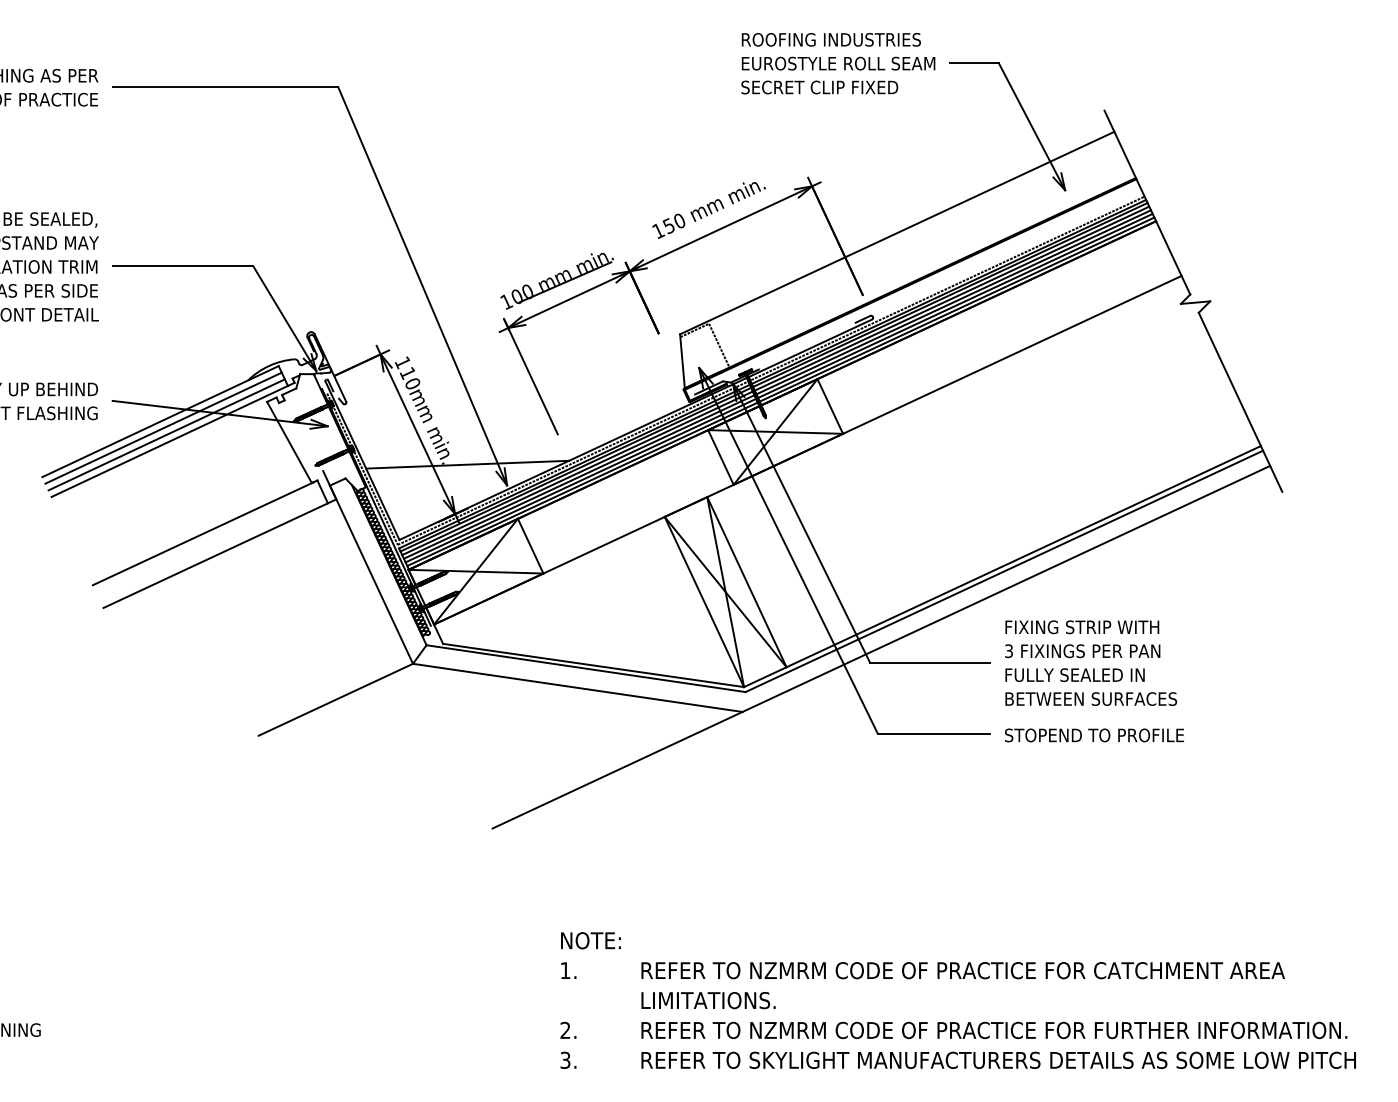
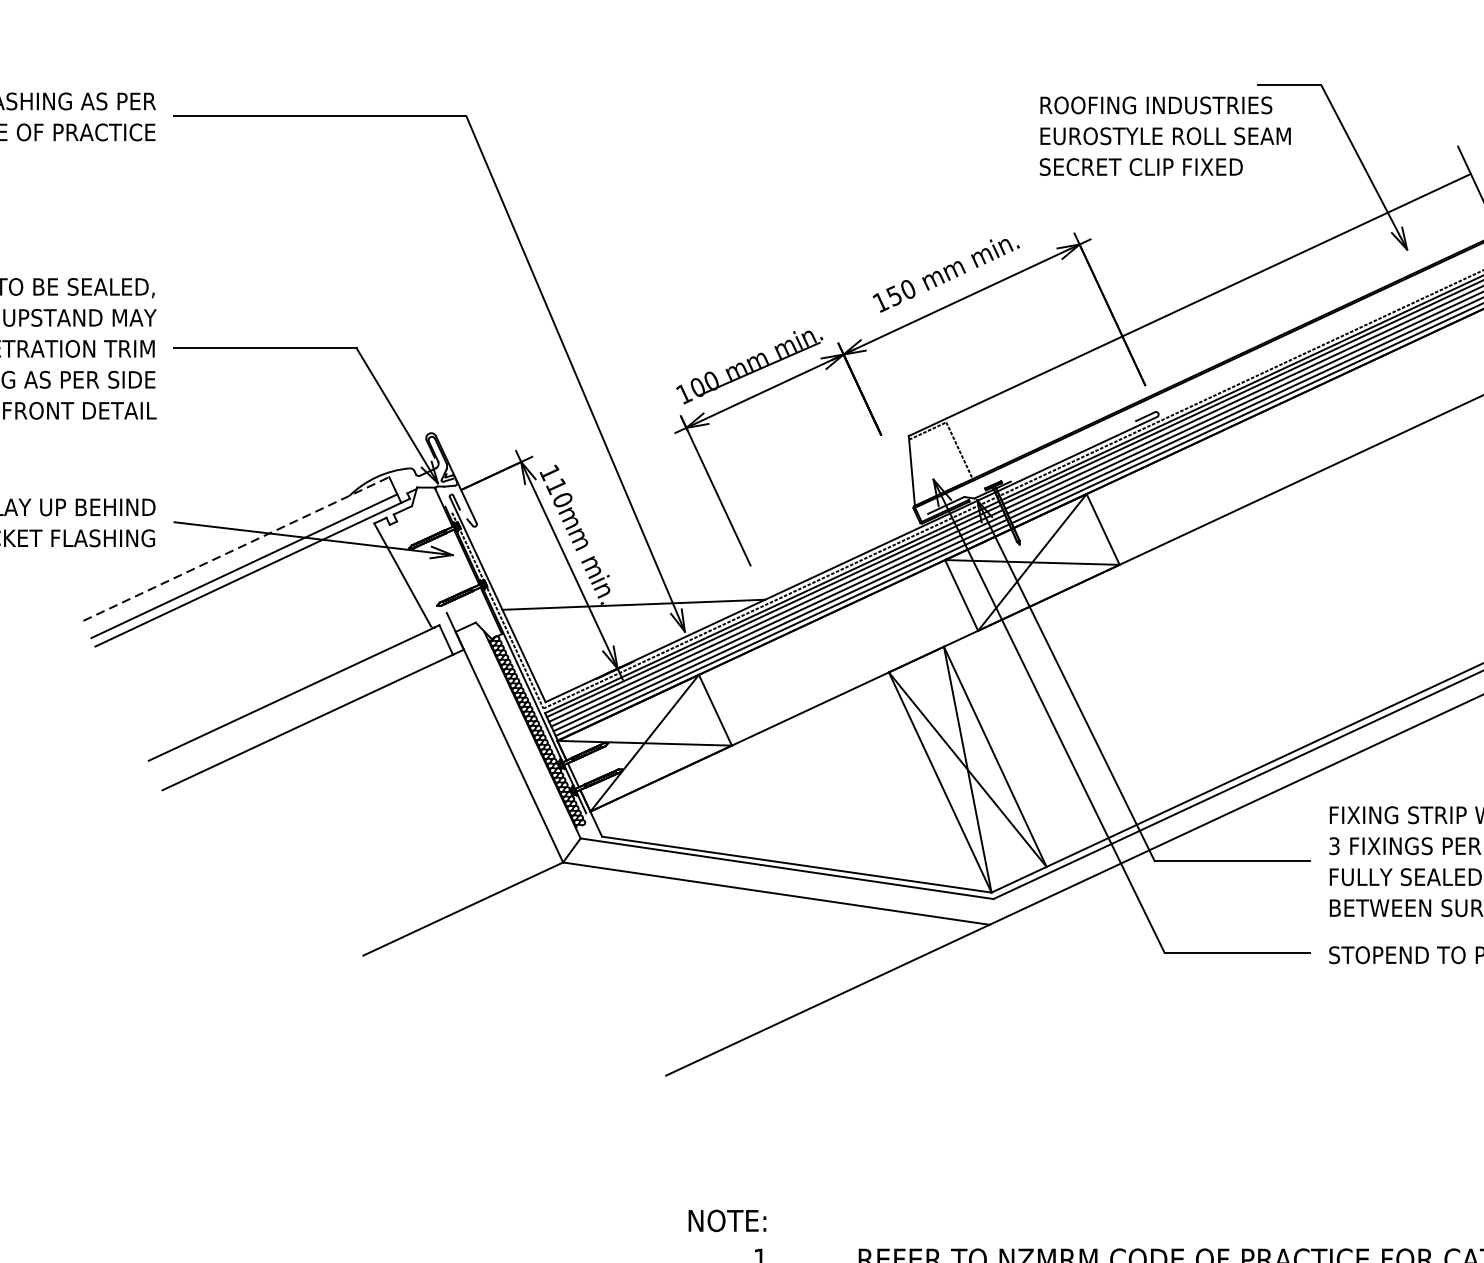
text: (838, 63) -> (1165, 136), moved
line: (160, 421) -> (236, 548), solid -> dashed
line: (163, 427) -> (240, 556), removed
text: (590, 940) -> (726, 1220), moved

